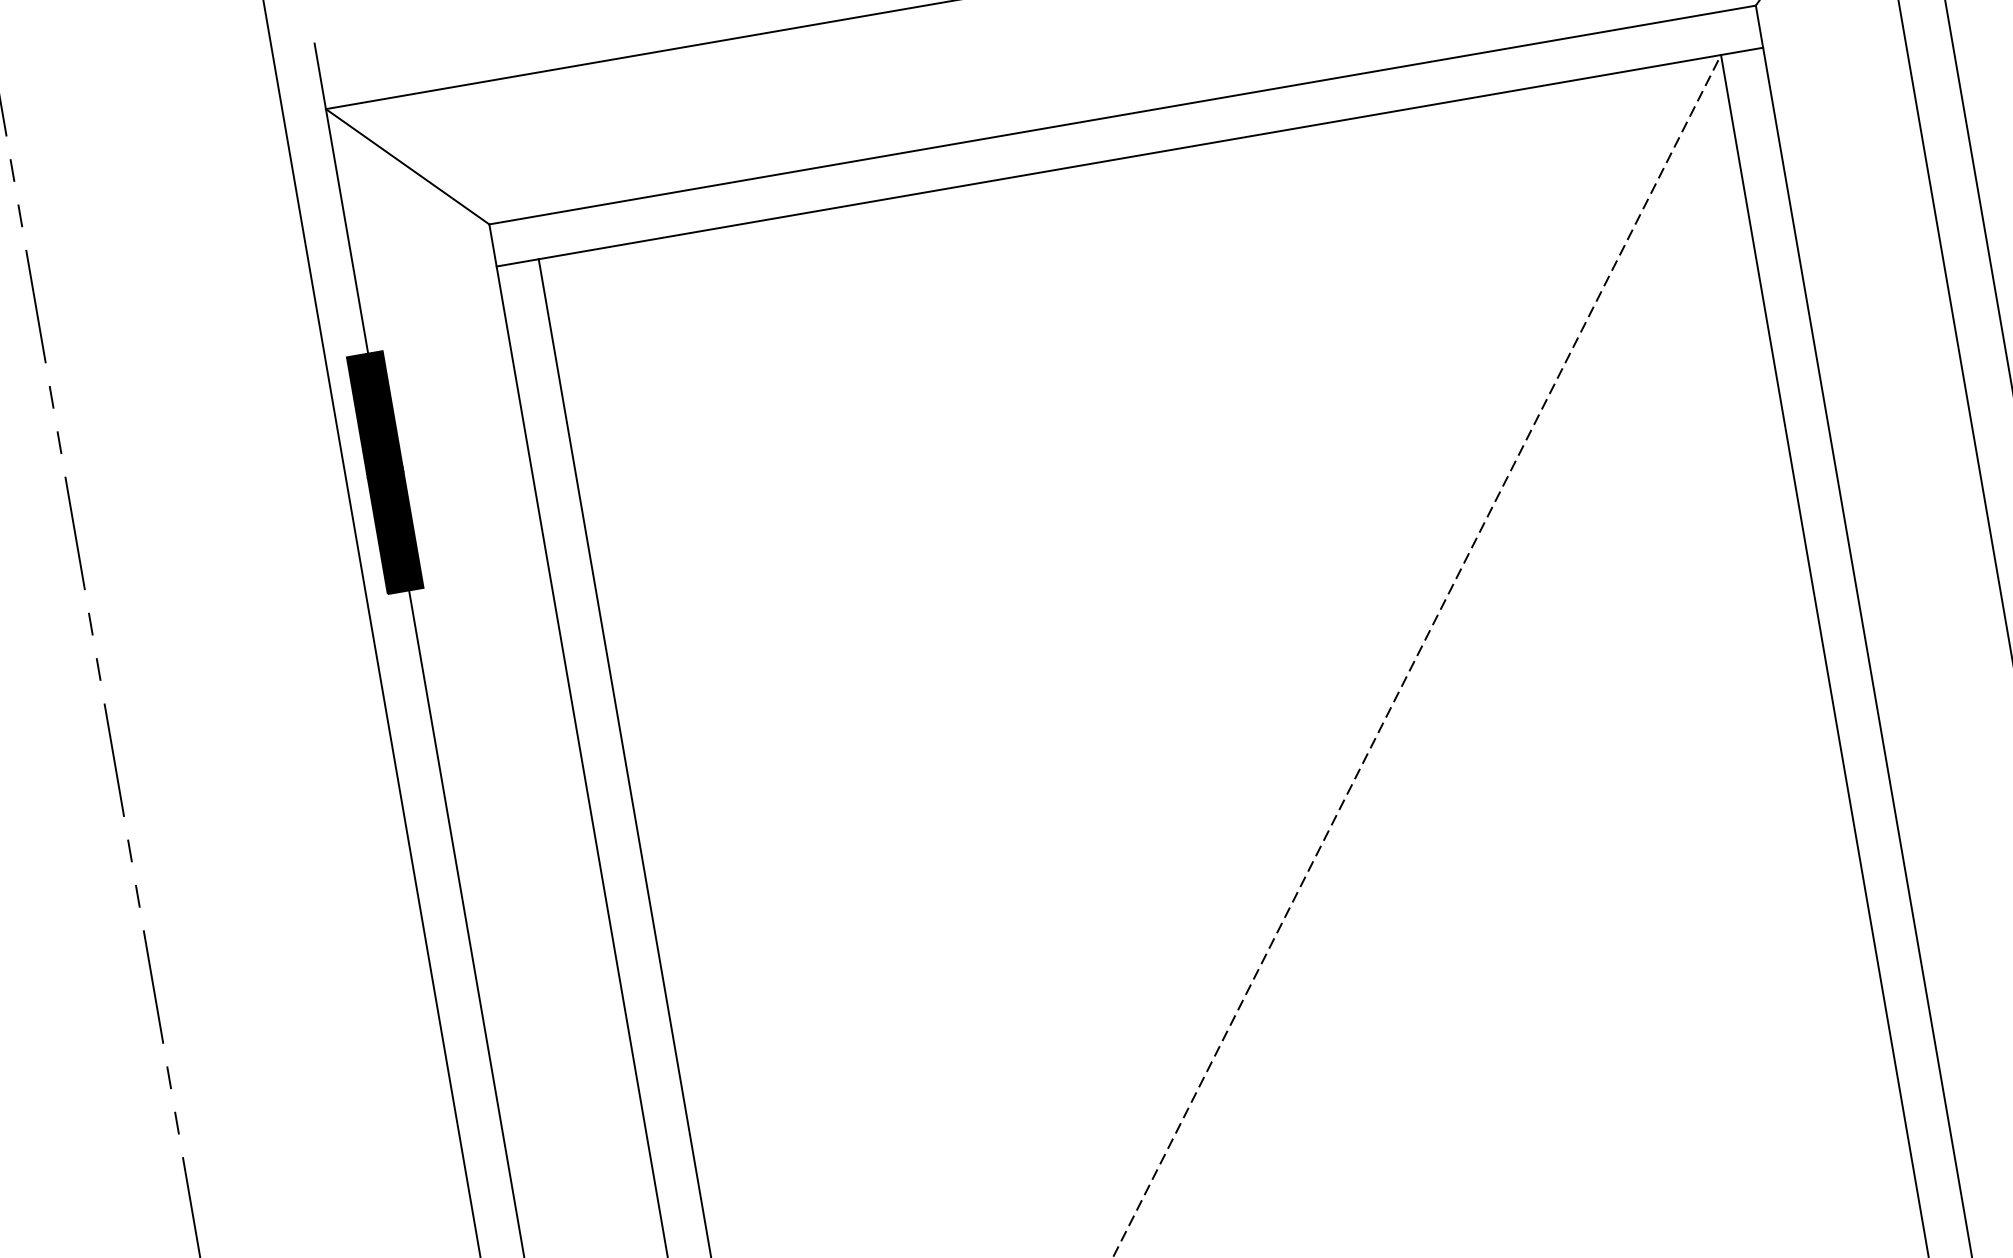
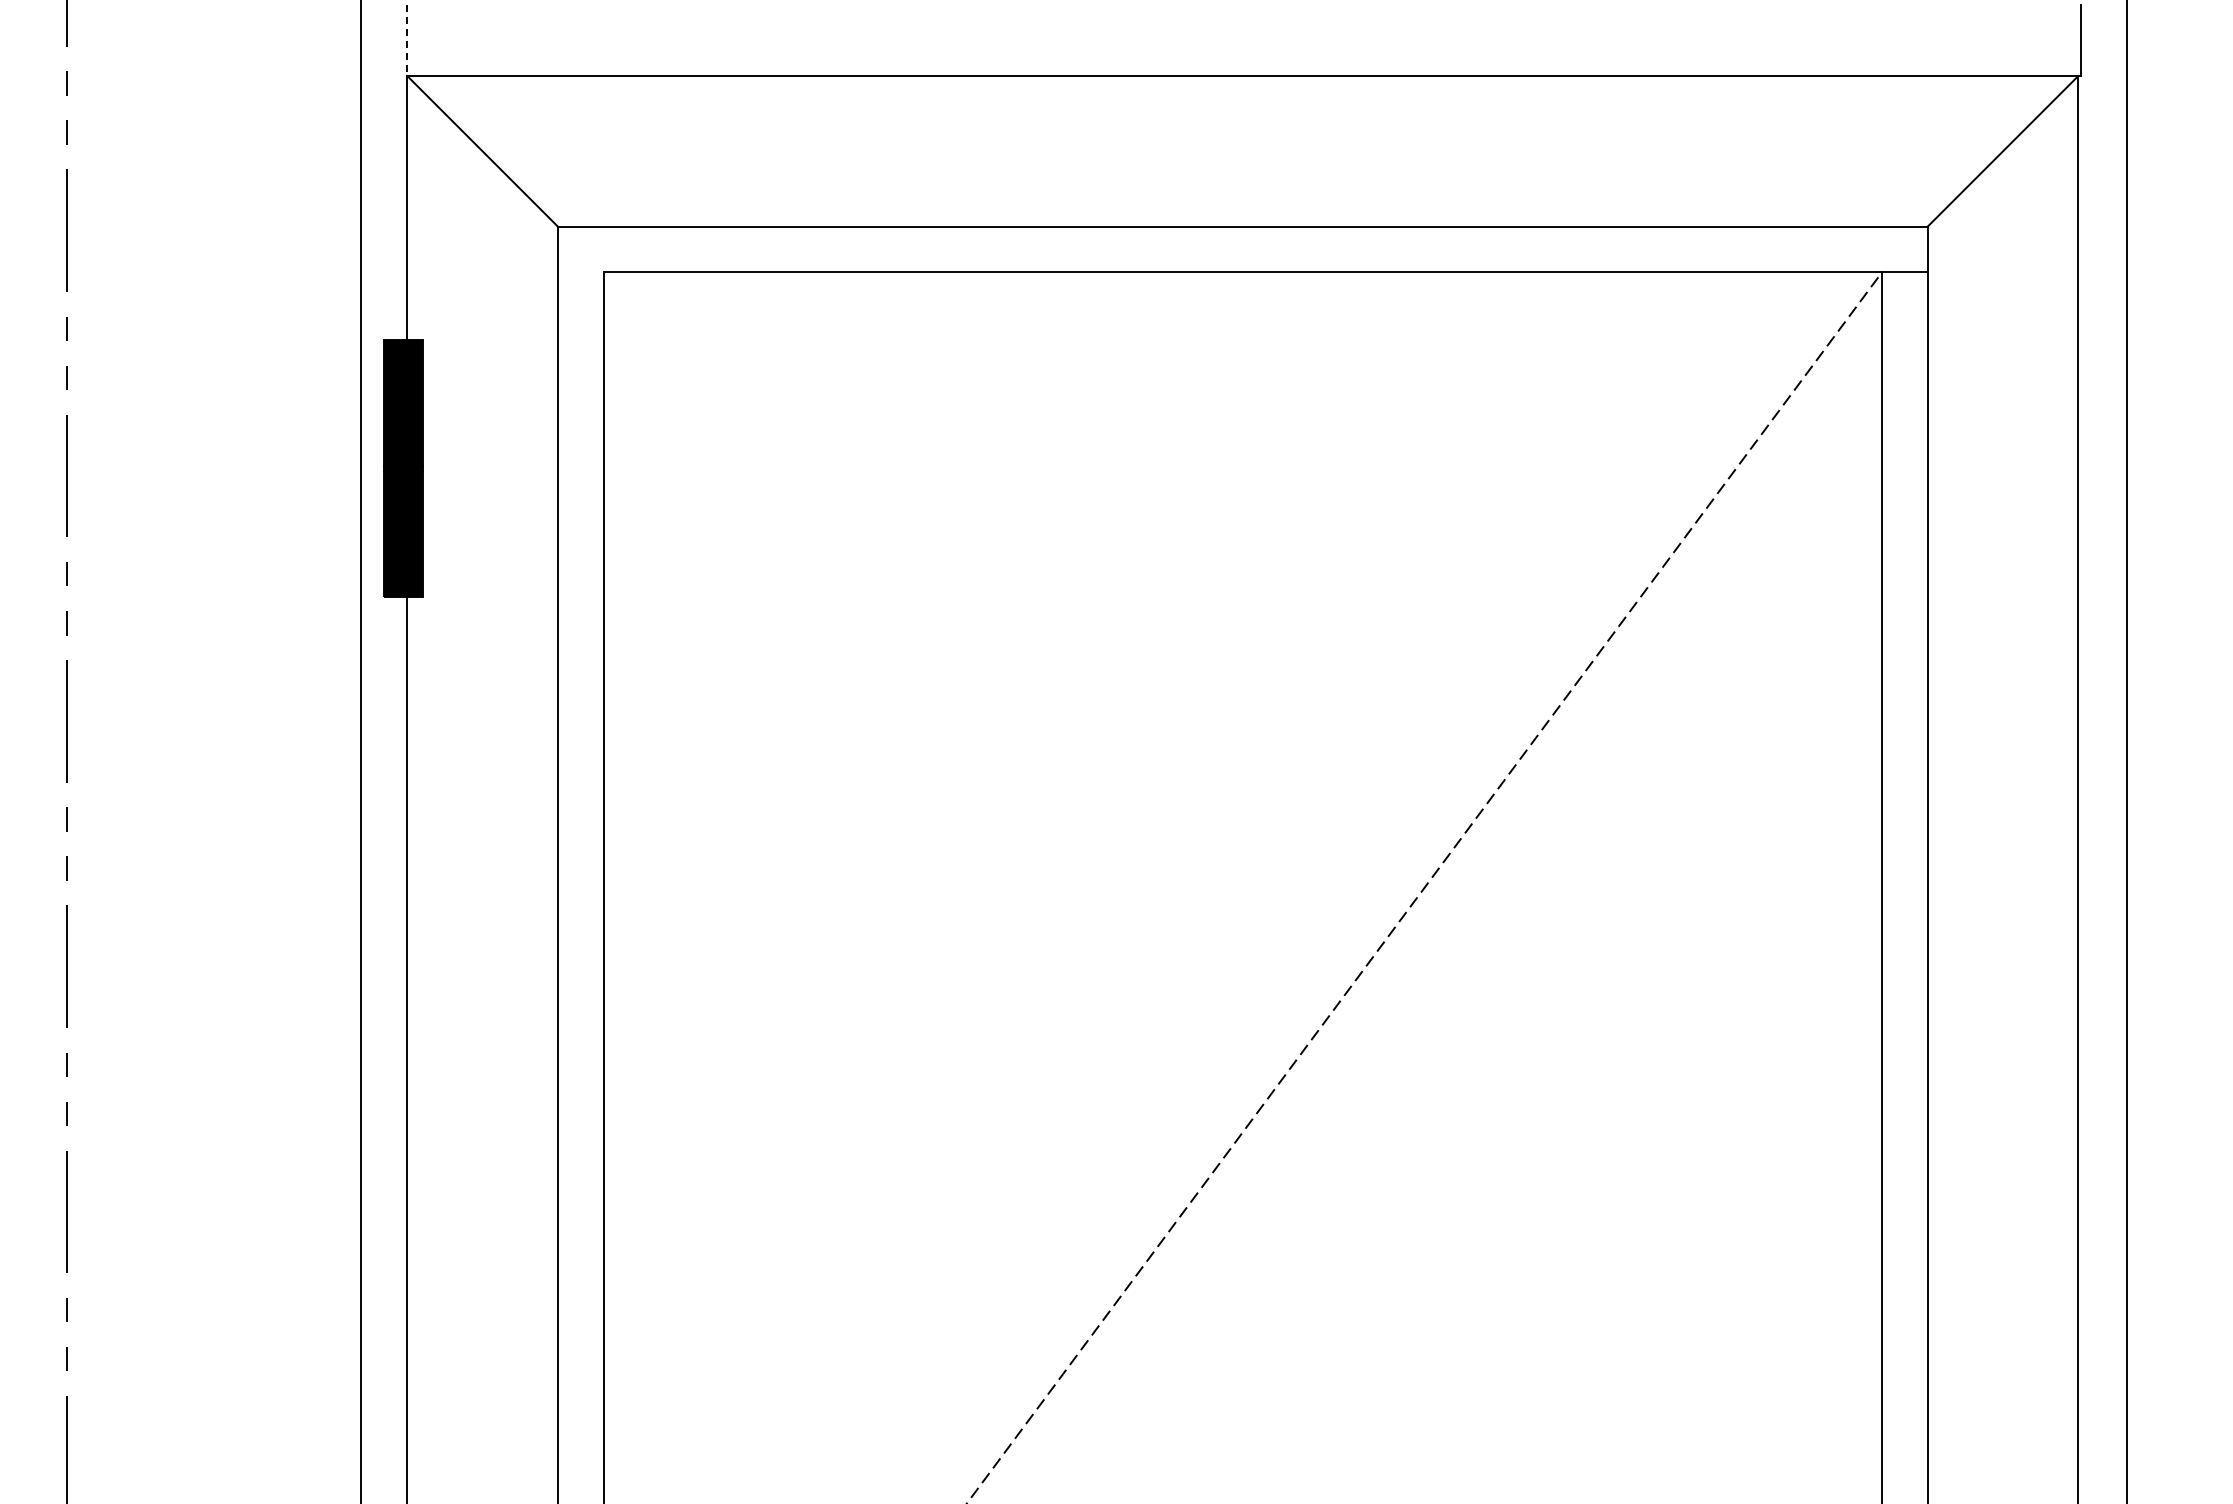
line: (320, 77) -> (407, 41), solid -> dashed
line: (517, 263) -> (580, 272), removed

